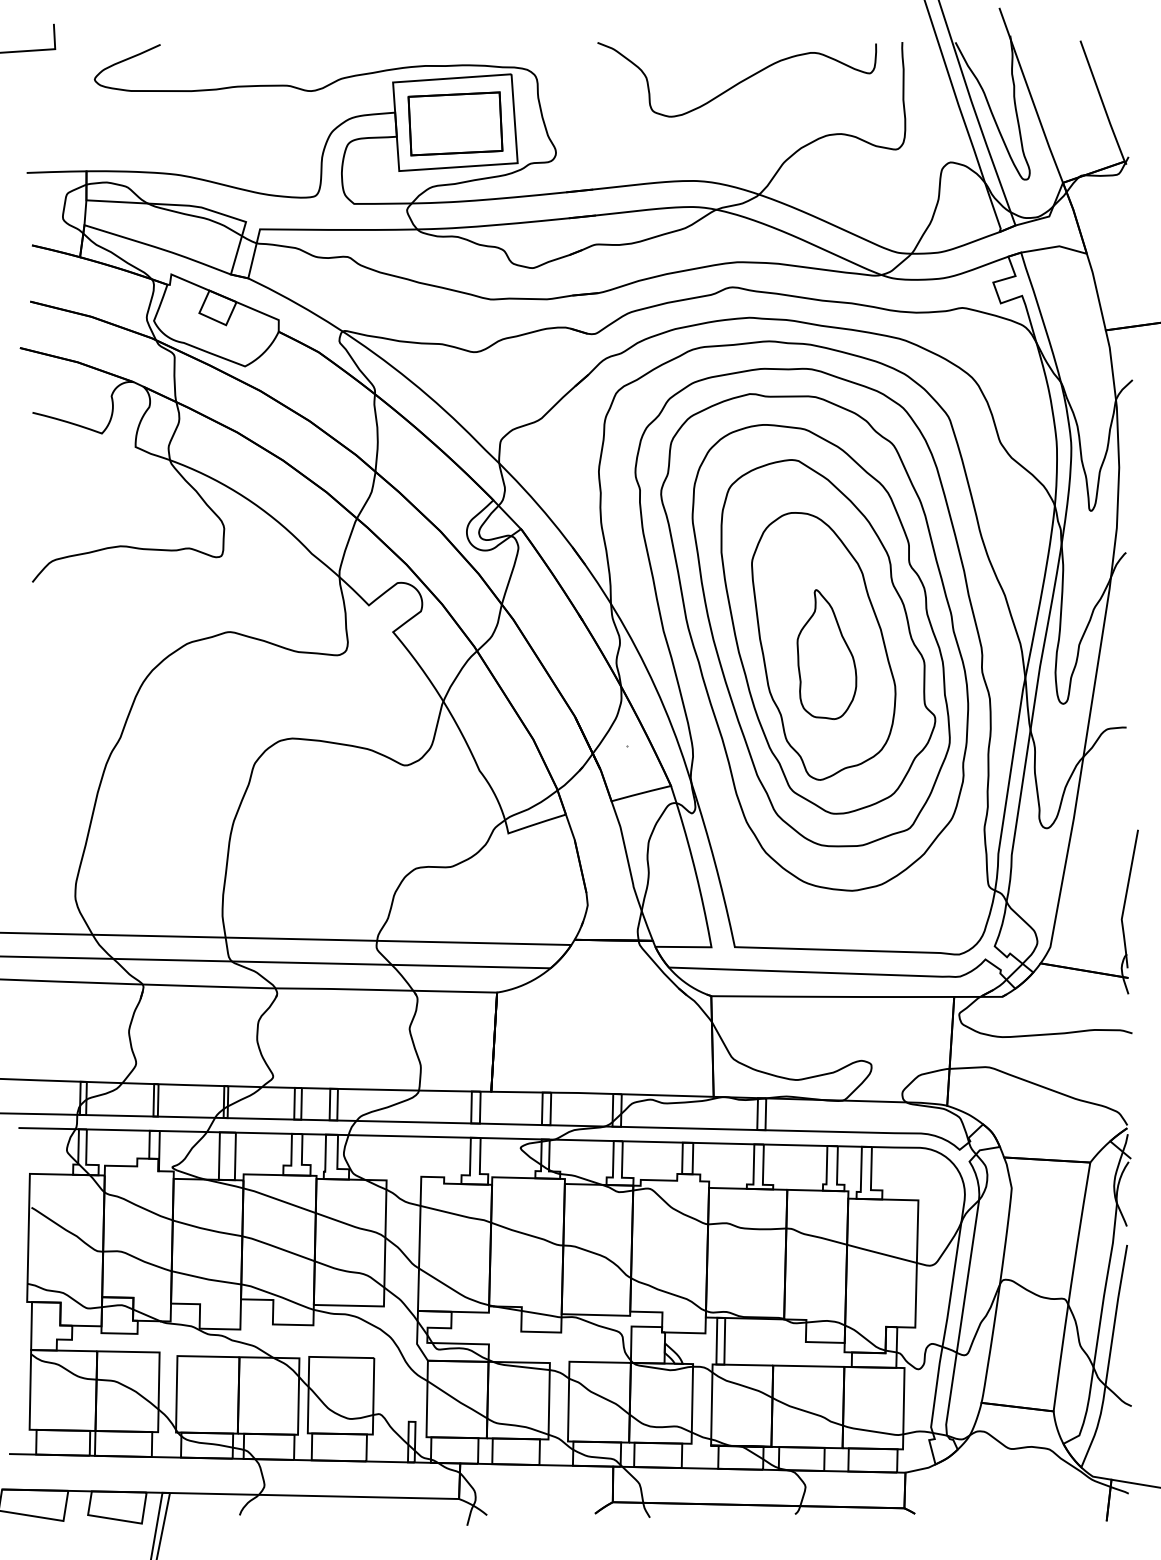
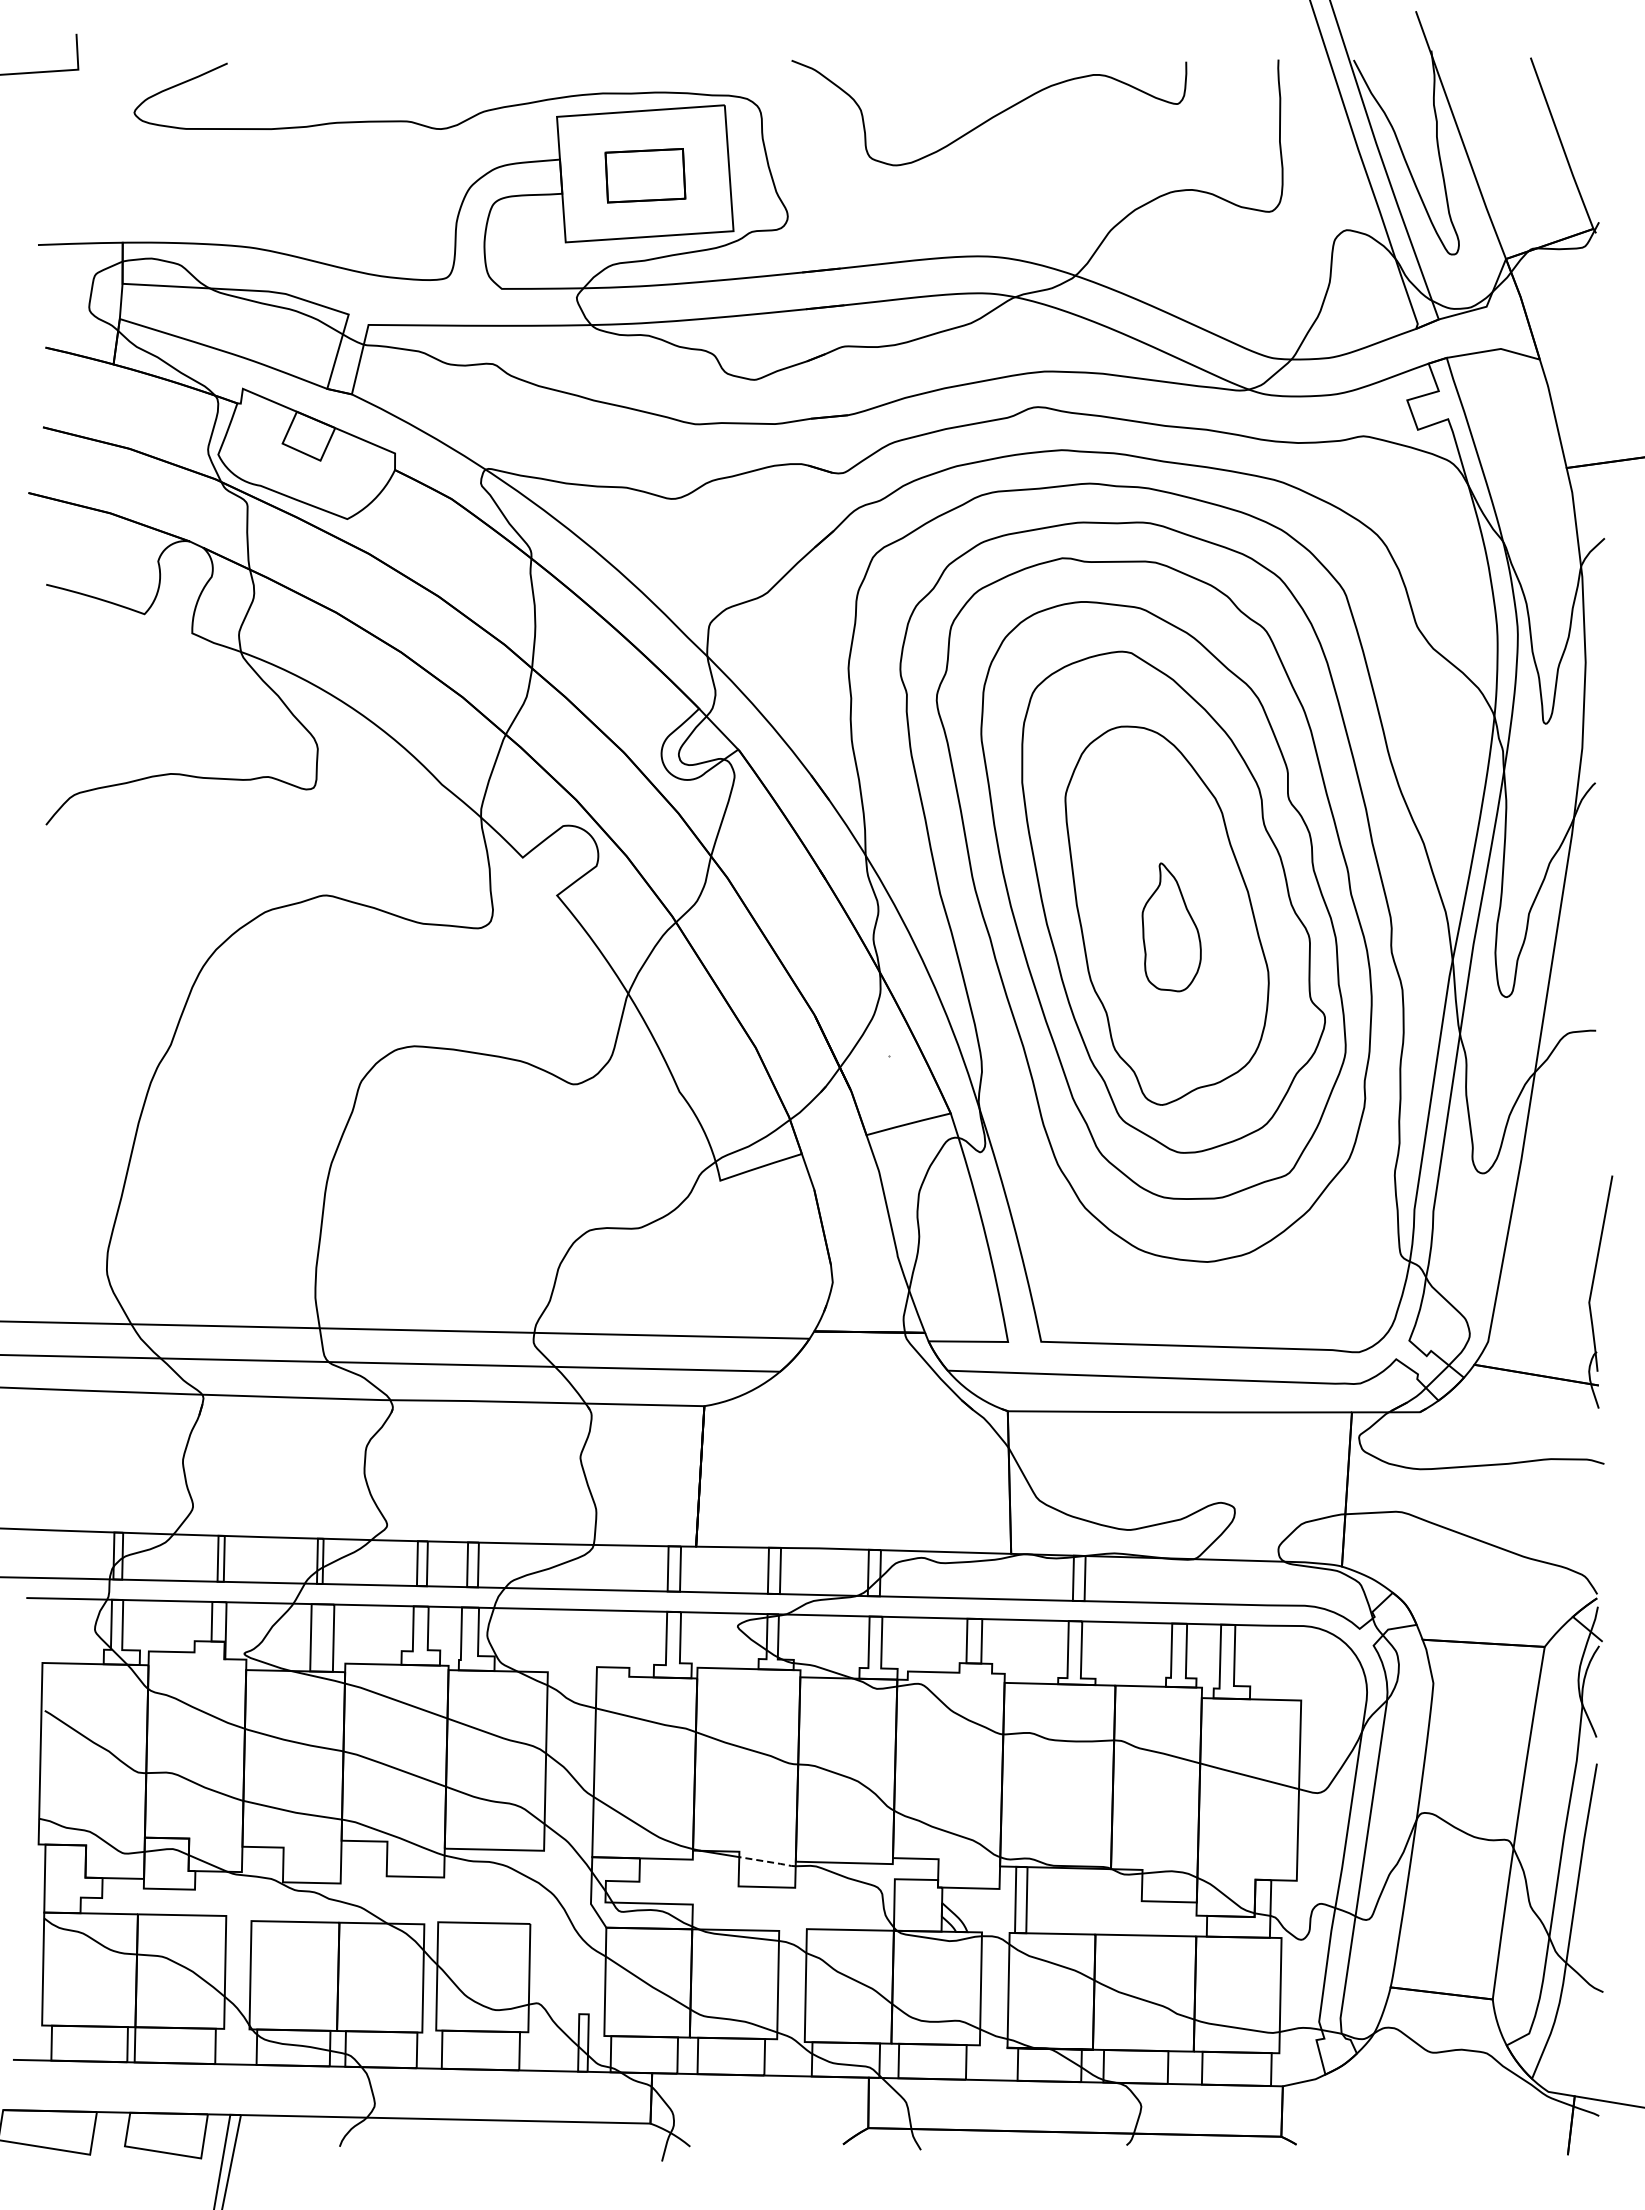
curve: (737, 82) -> (990, 117), moved
part: (455, 123) -> (645, 175), size x0.6
part: (826, 654) -> (1171, 927), size x0.7
line: (542, 1314) -> (768, 1861), solid -> dashed

